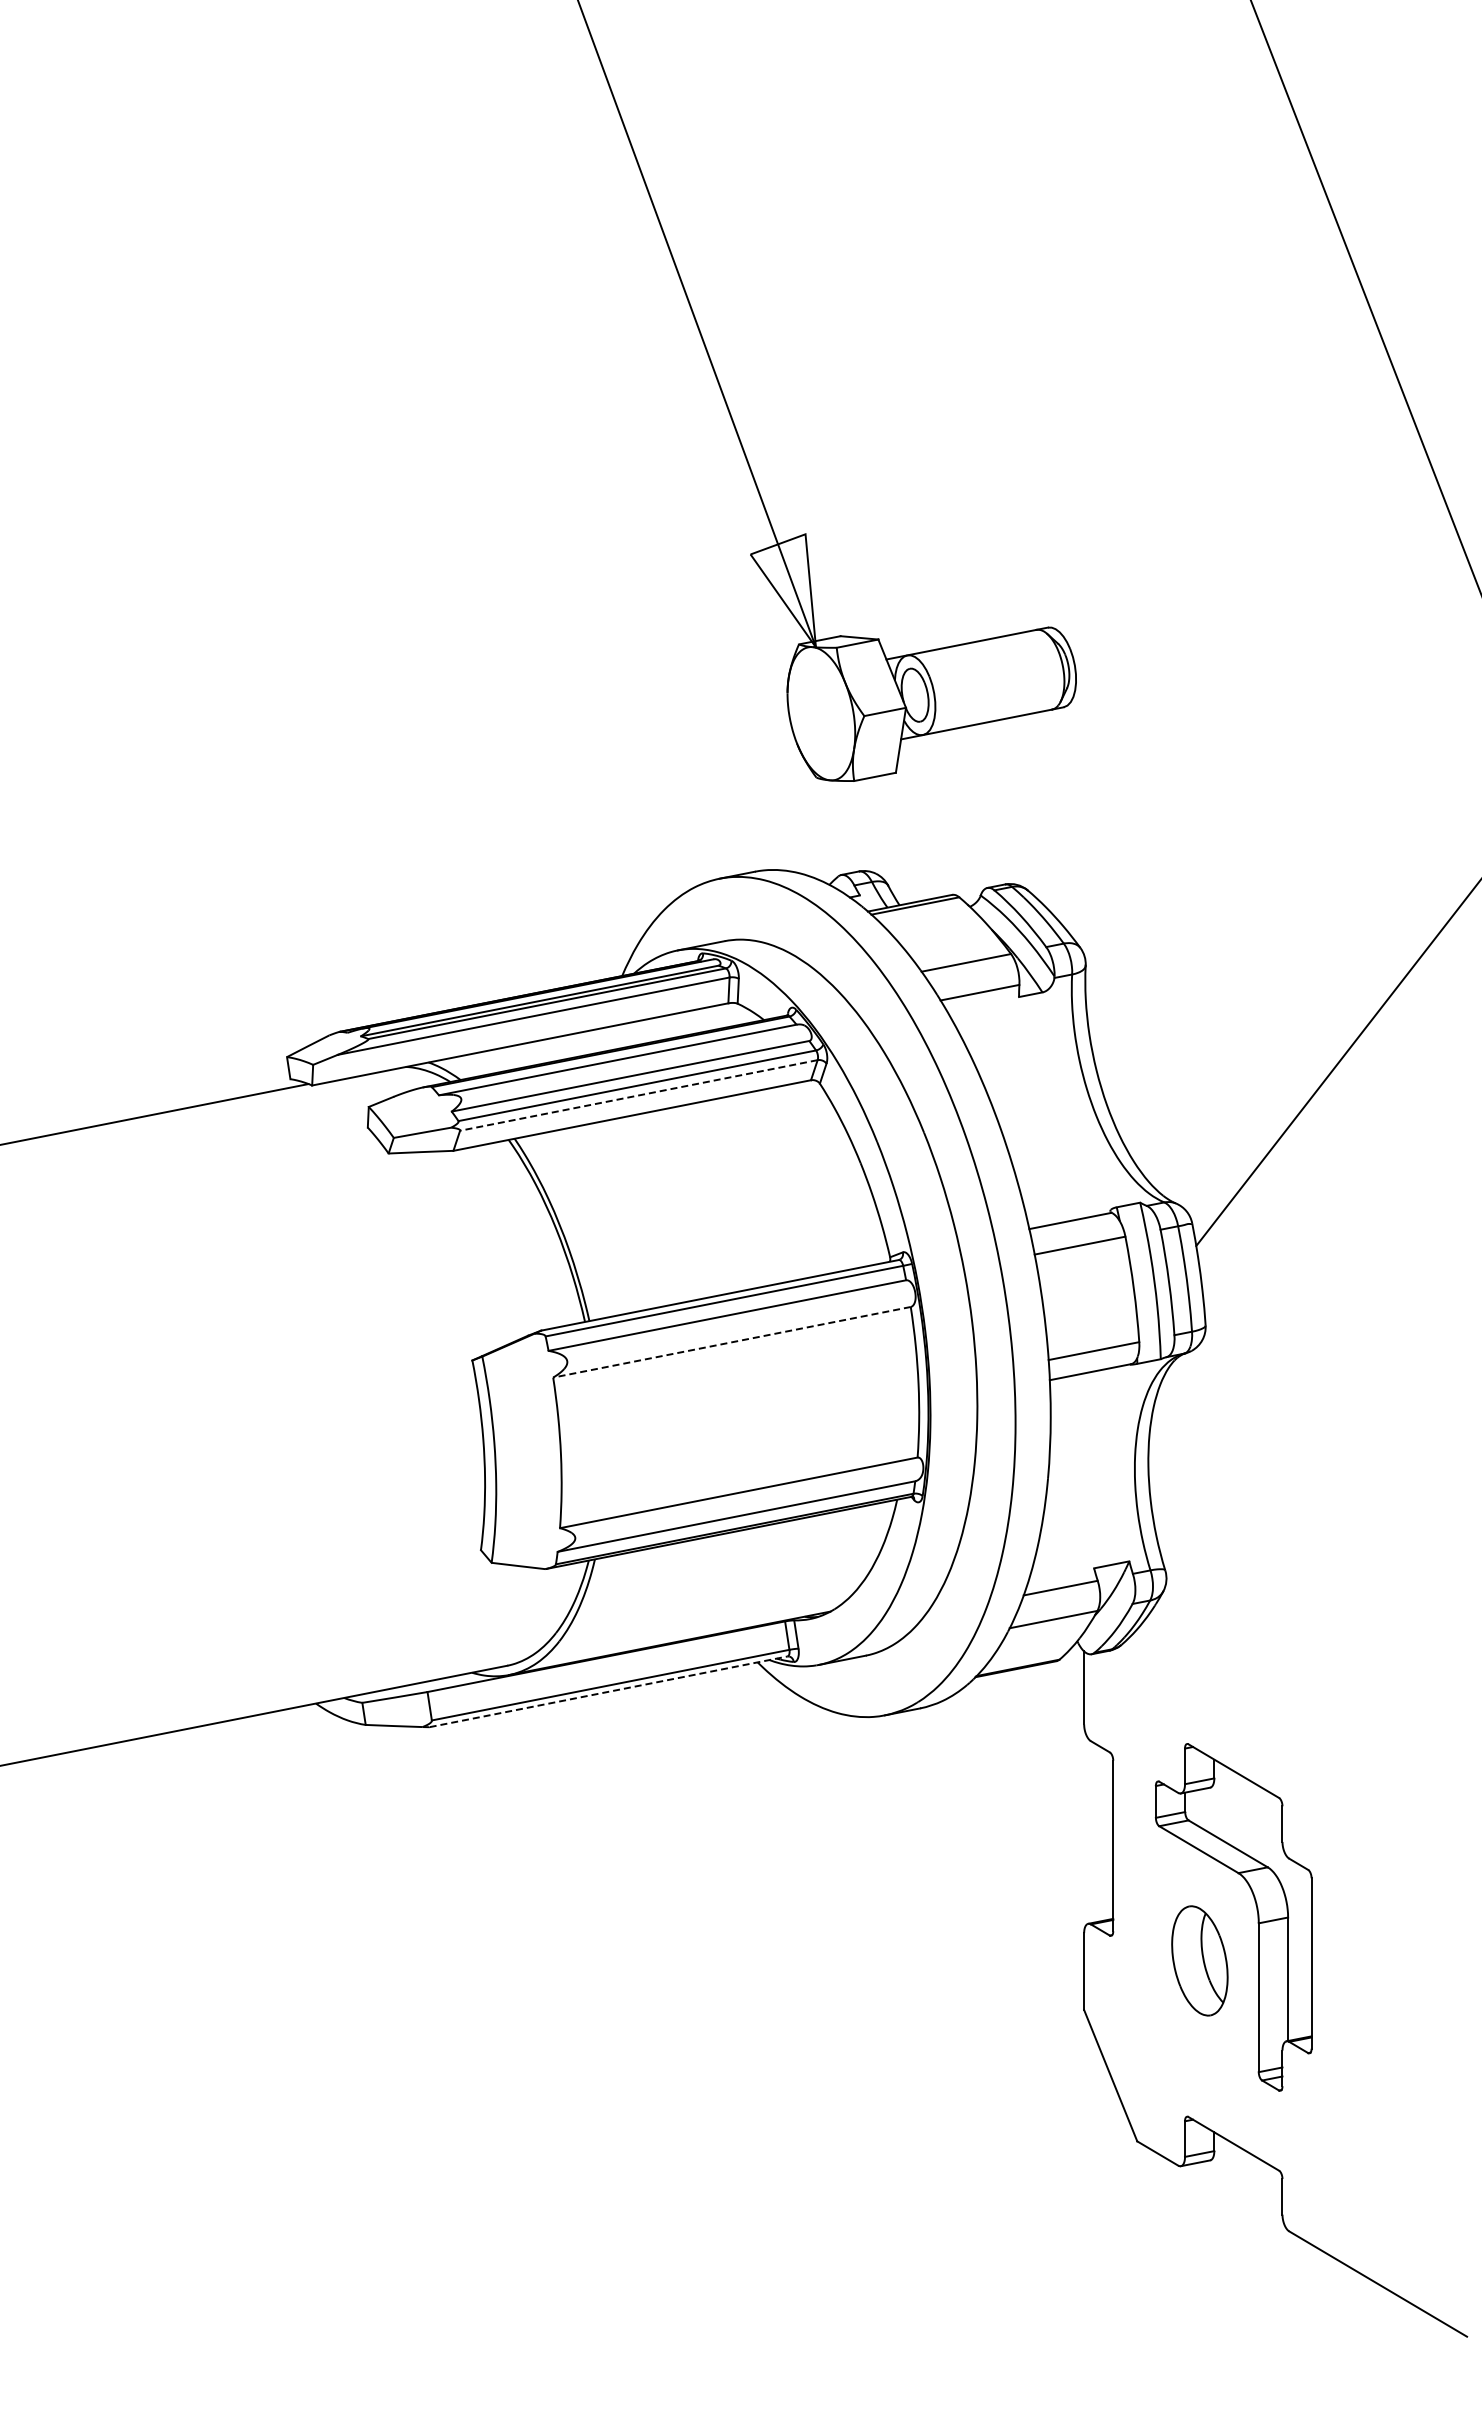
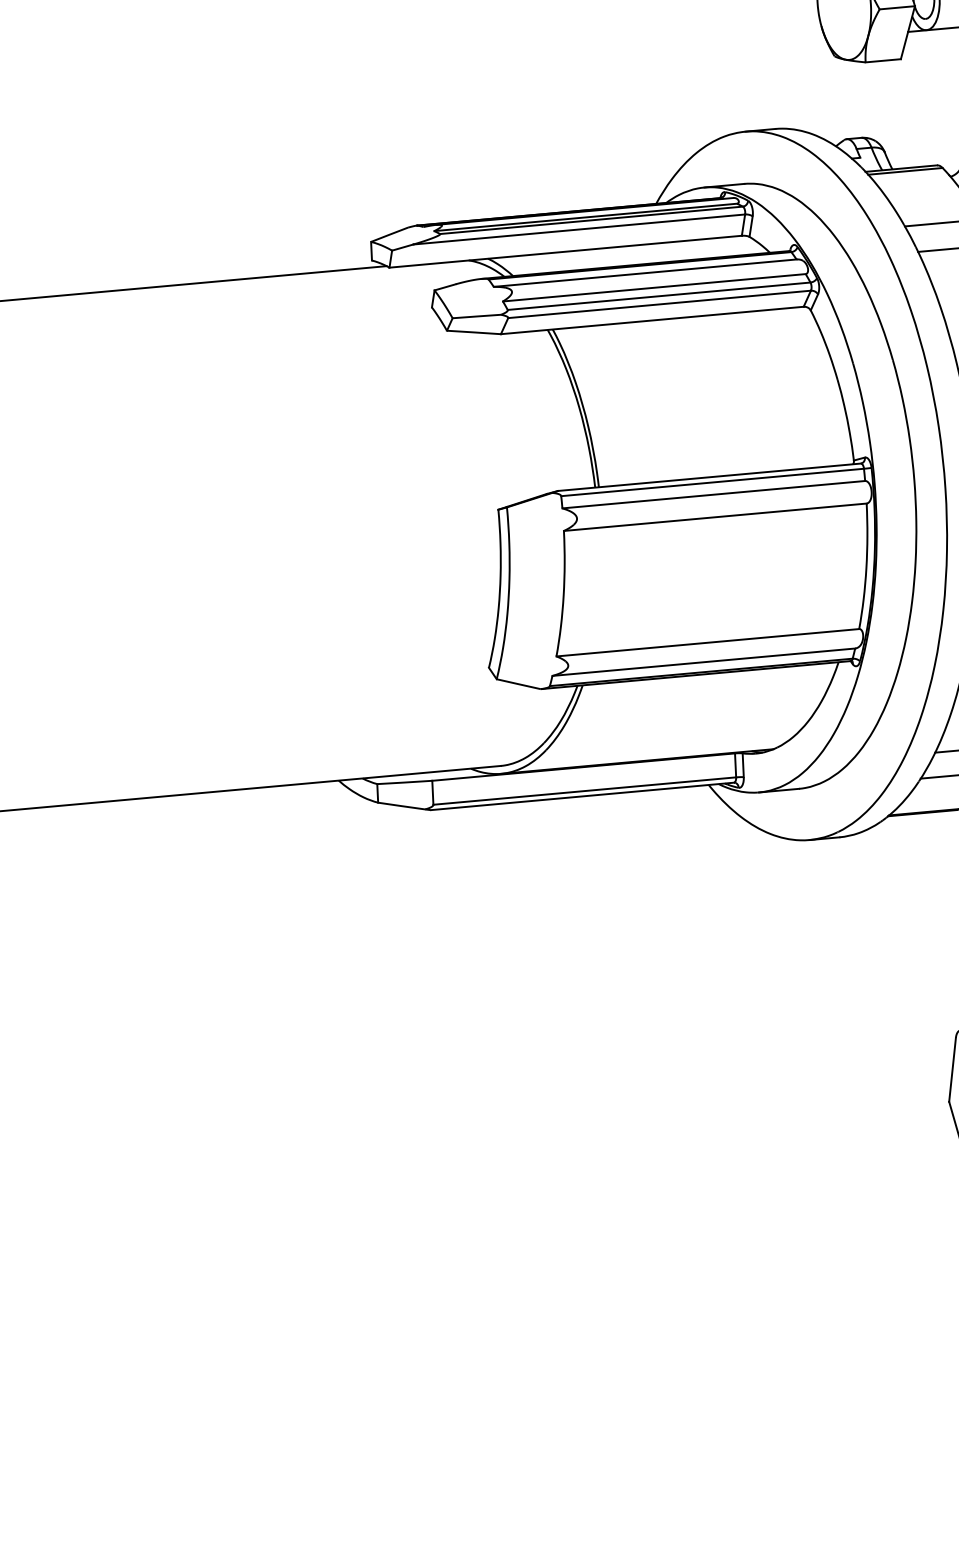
line: (638, 1095) -> (659, 304), dashed -> solid
line: (731, 1342) -> (714, 517), dashed -> solid
line: (609, 1691) -> (583, 796), dashed -> solid

